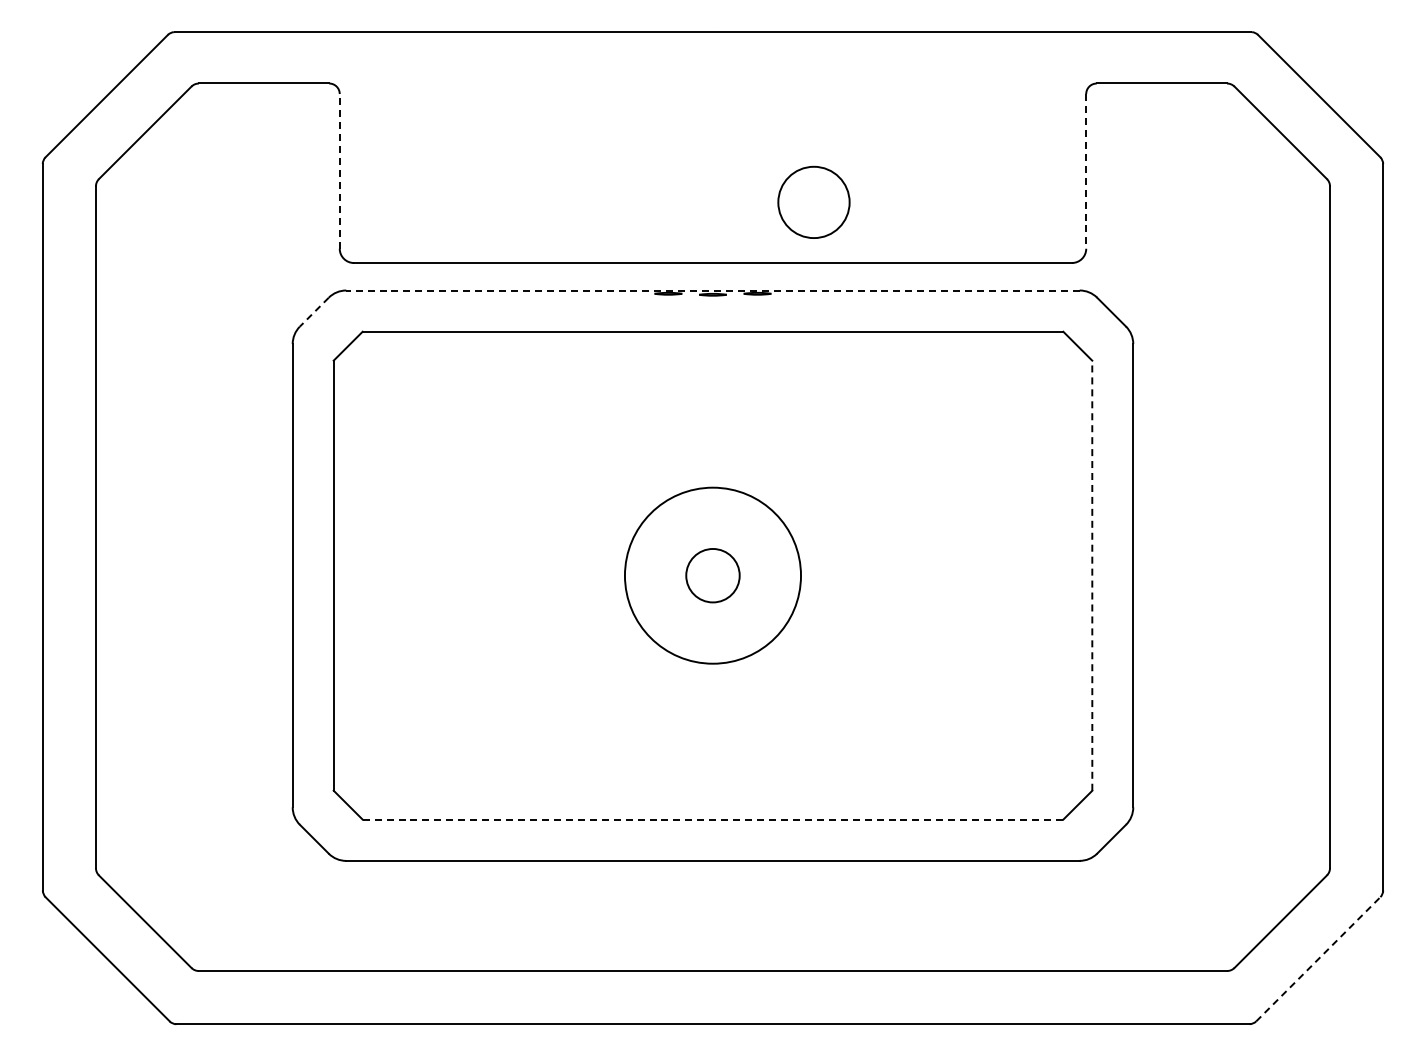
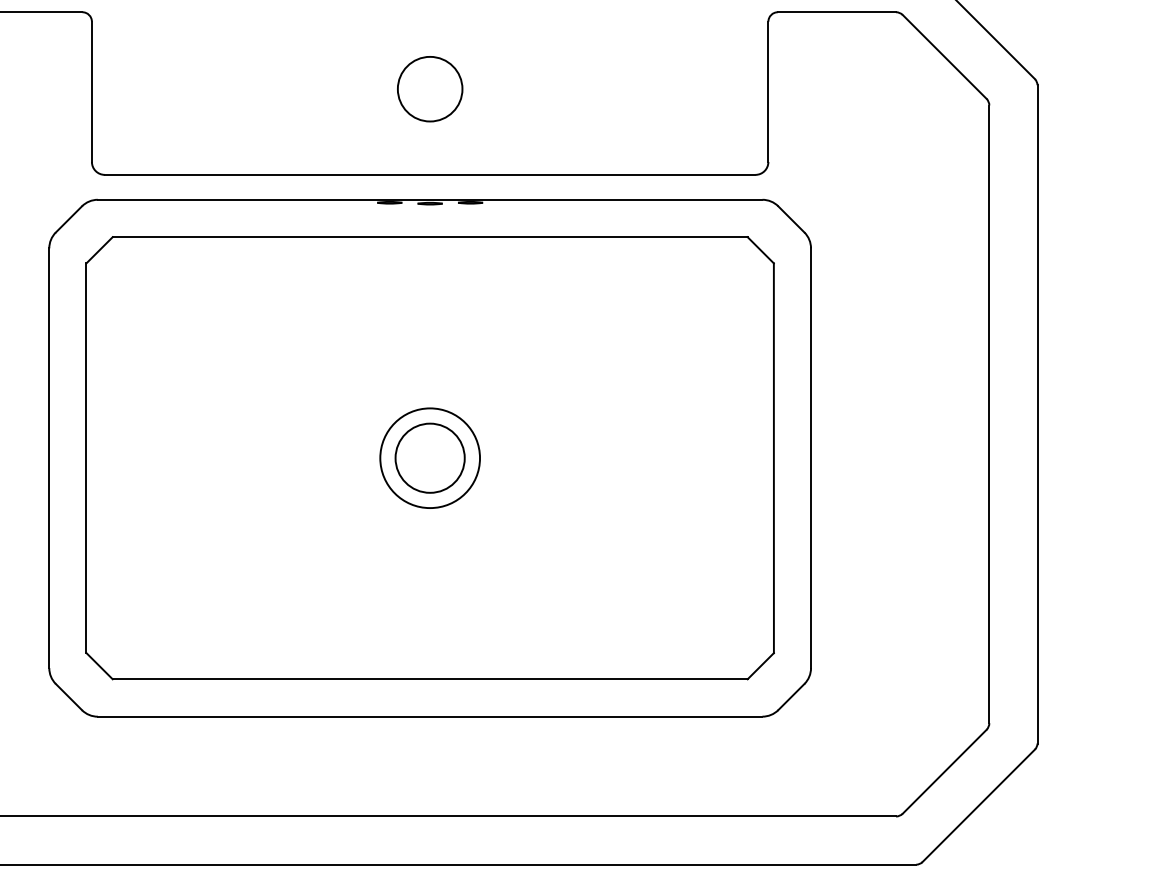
line: (339, 170) -> (91, 91), dashed -> solid
line: (1086, 171) -> (768, 91), dashed -> solid
circle: (813, 201) -> (429, 88), moved
line: (712, 290) -> (429, 199), dashed -> solid
line: (314, 312) -> (69, 219), dashed -> solid
circle: (712, 575) -> (429, 458), size x0.62
circle: (712, 575) -> (429, 458), size x1.43
line: (1092, 575) -> (774, 458), dashed -> solid
line: (713, 819) -> (430, 679), dashed -> solid
line: (1318, 959) -> (978, 806), dashed -> solid

